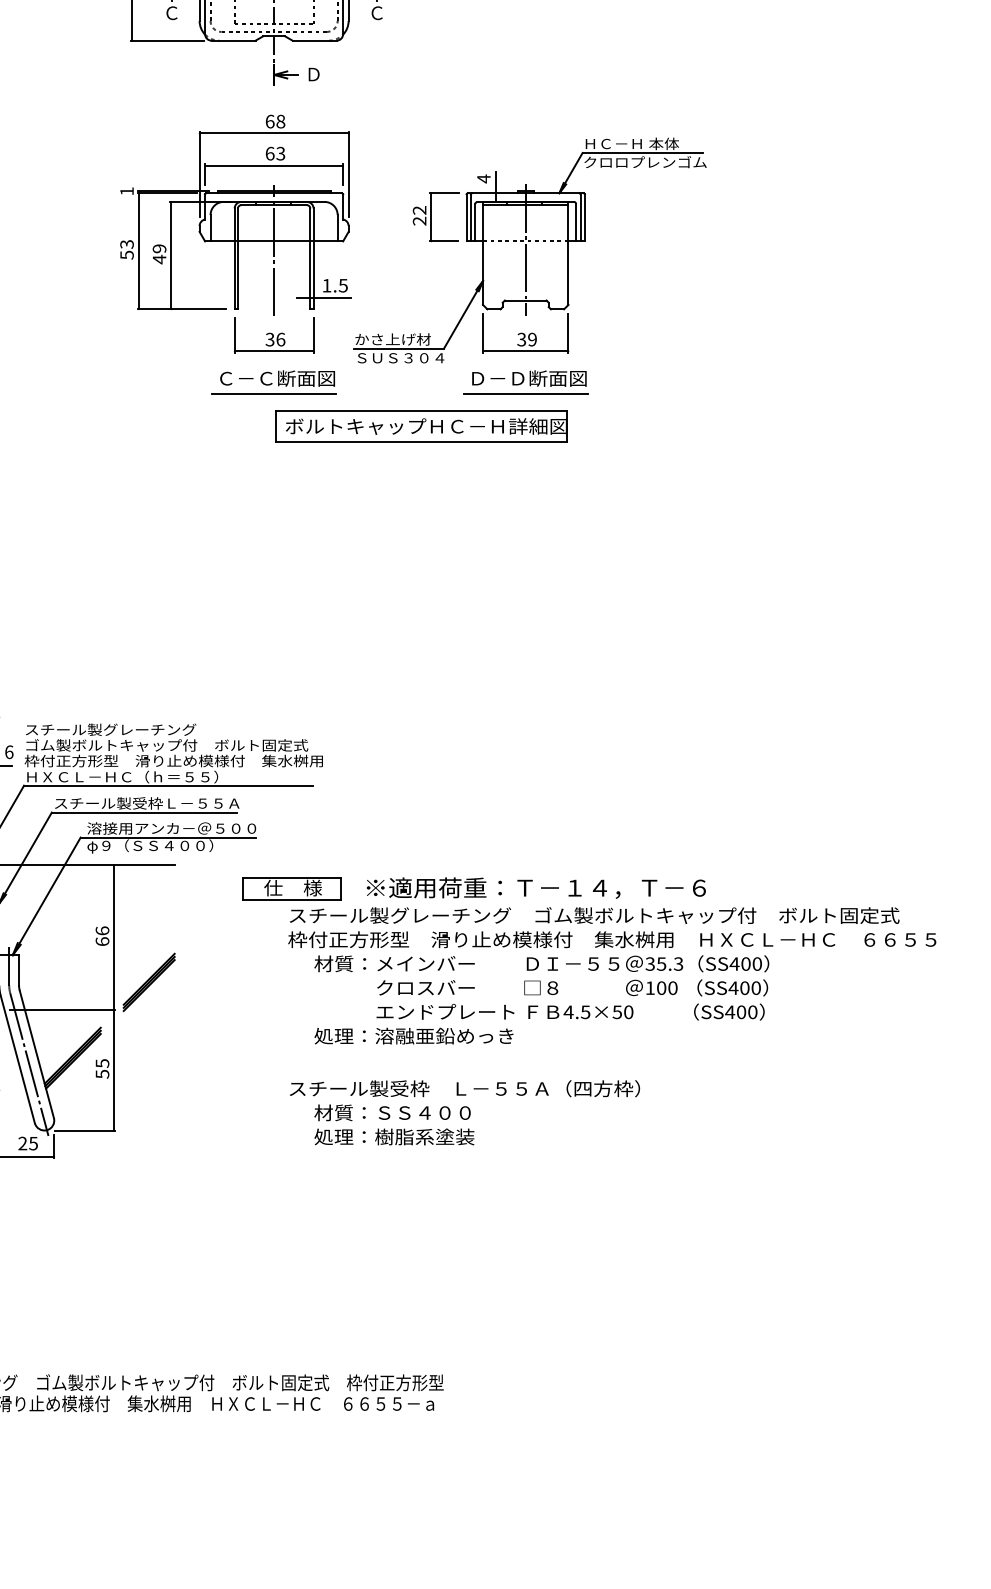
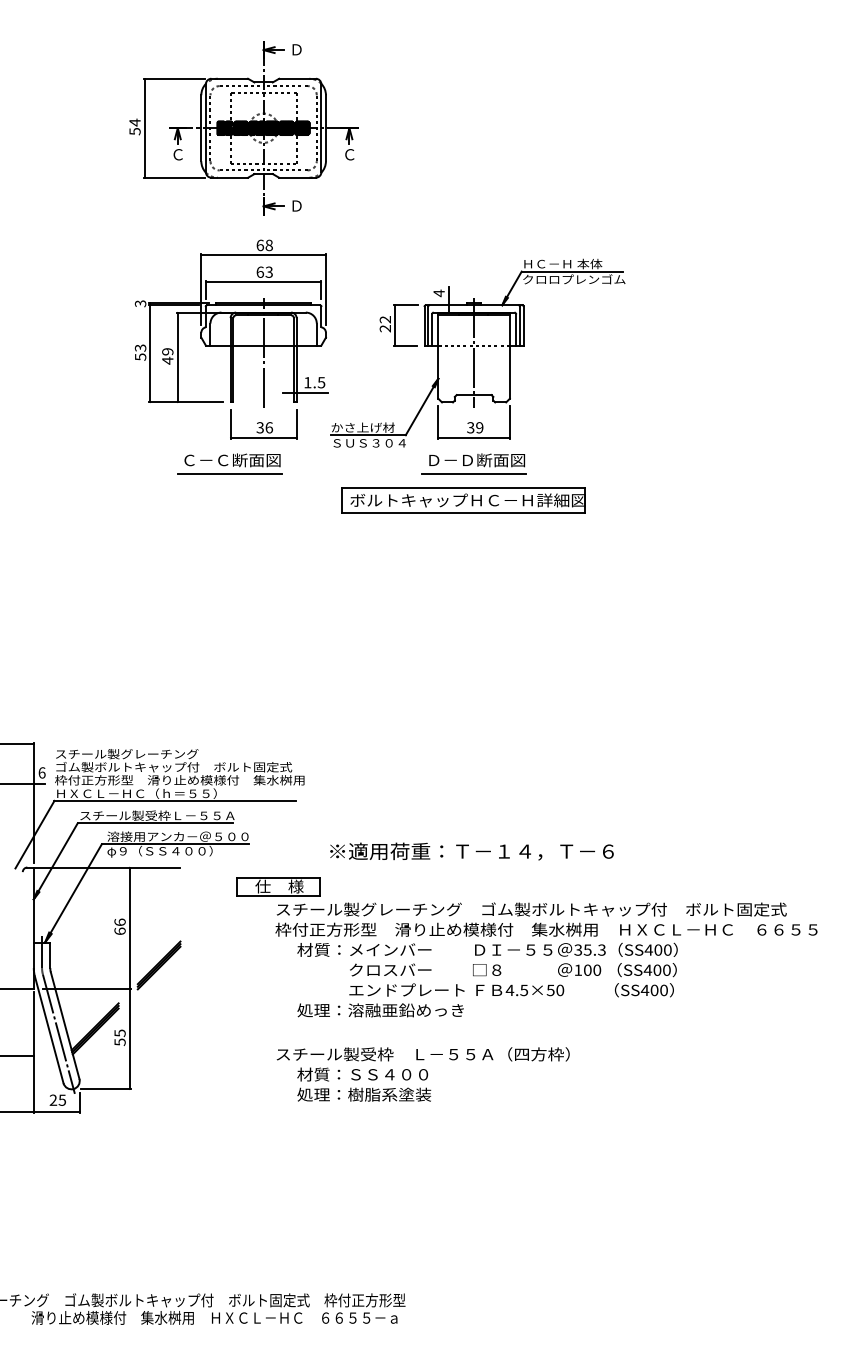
text: (126, 191) -> (140, 303), 1 -> 3
part: (273, 382) -> (229, 463), moved
part: (421, 426) -> (463, 500), moved
text: (535, 888) -> (471, 851), moved

